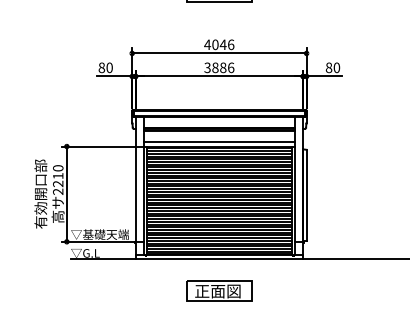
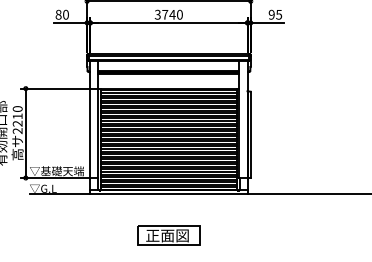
text: (223, 67) -> (172, 14), 3886 -> 3740
text: (332, 67) -> (275, 14), 80 -> 95
line: (219, 141) -> (169, 83), removed
part: (219, 290) -> (169, 234), moved

